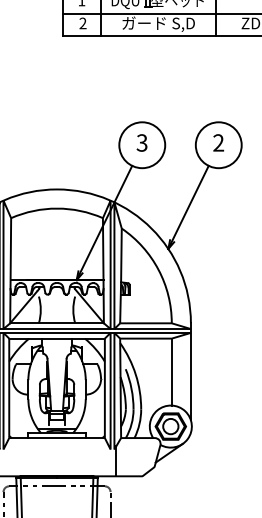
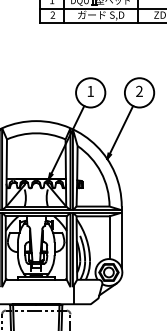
text: (141, 143) -> (90, 91), 3 -> 1

